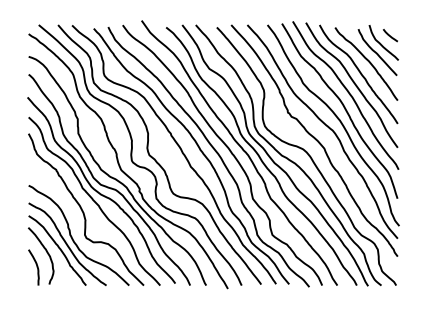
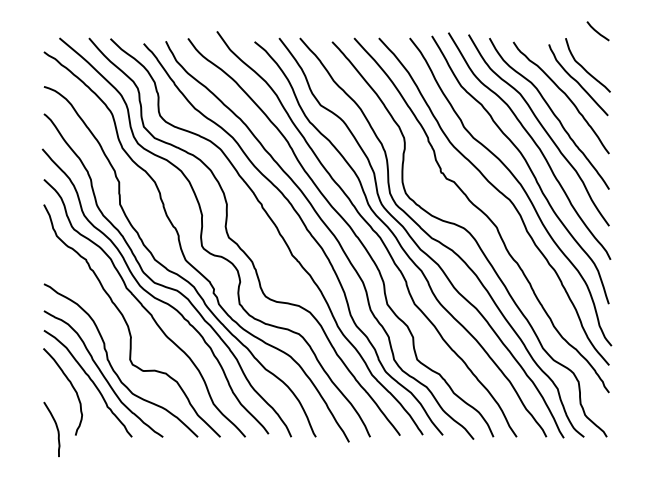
line: (390, 35) -> (598, 31), moved
curve: (36, 267) -> (55, 429), moved

